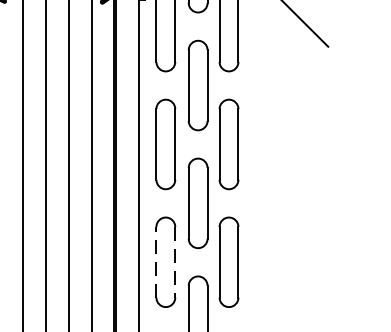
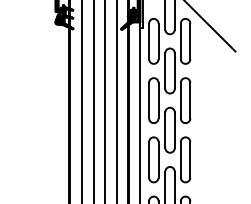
line: (157, 261) -> (149, 159), dashed -> solid
line: (175, 261) -> (158, 159), dashed -> solid

